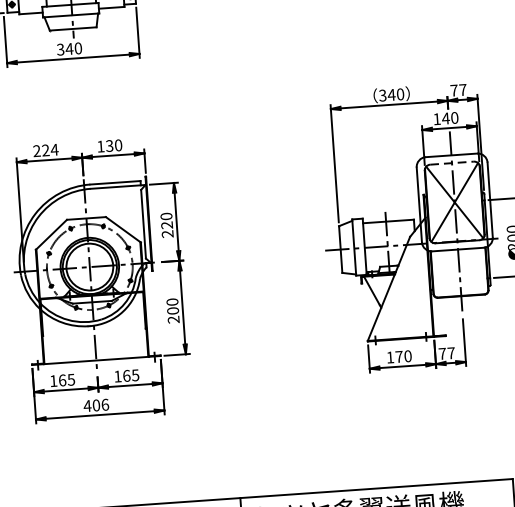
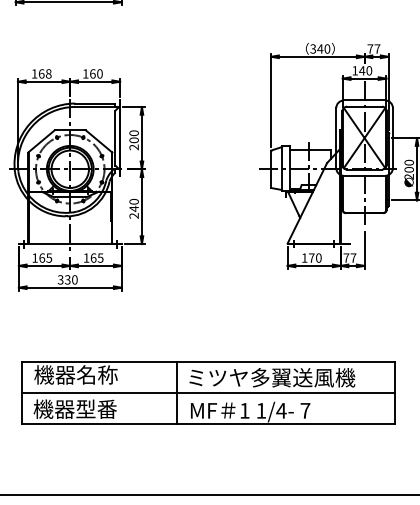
text: (109, 145) -> (92, 73), 130 -> 160
text: (45, 149) -> (41, 73), 224 -> 168
line: (453, 162) -> (365, 106), dashed -> solid
text: (166, 225) -> (133, 140), 220 -> 200
text: (172, 310) -> (133, 208), 200 -> 240
text: (96, 404) -> (67, 279), 406 -> 330

